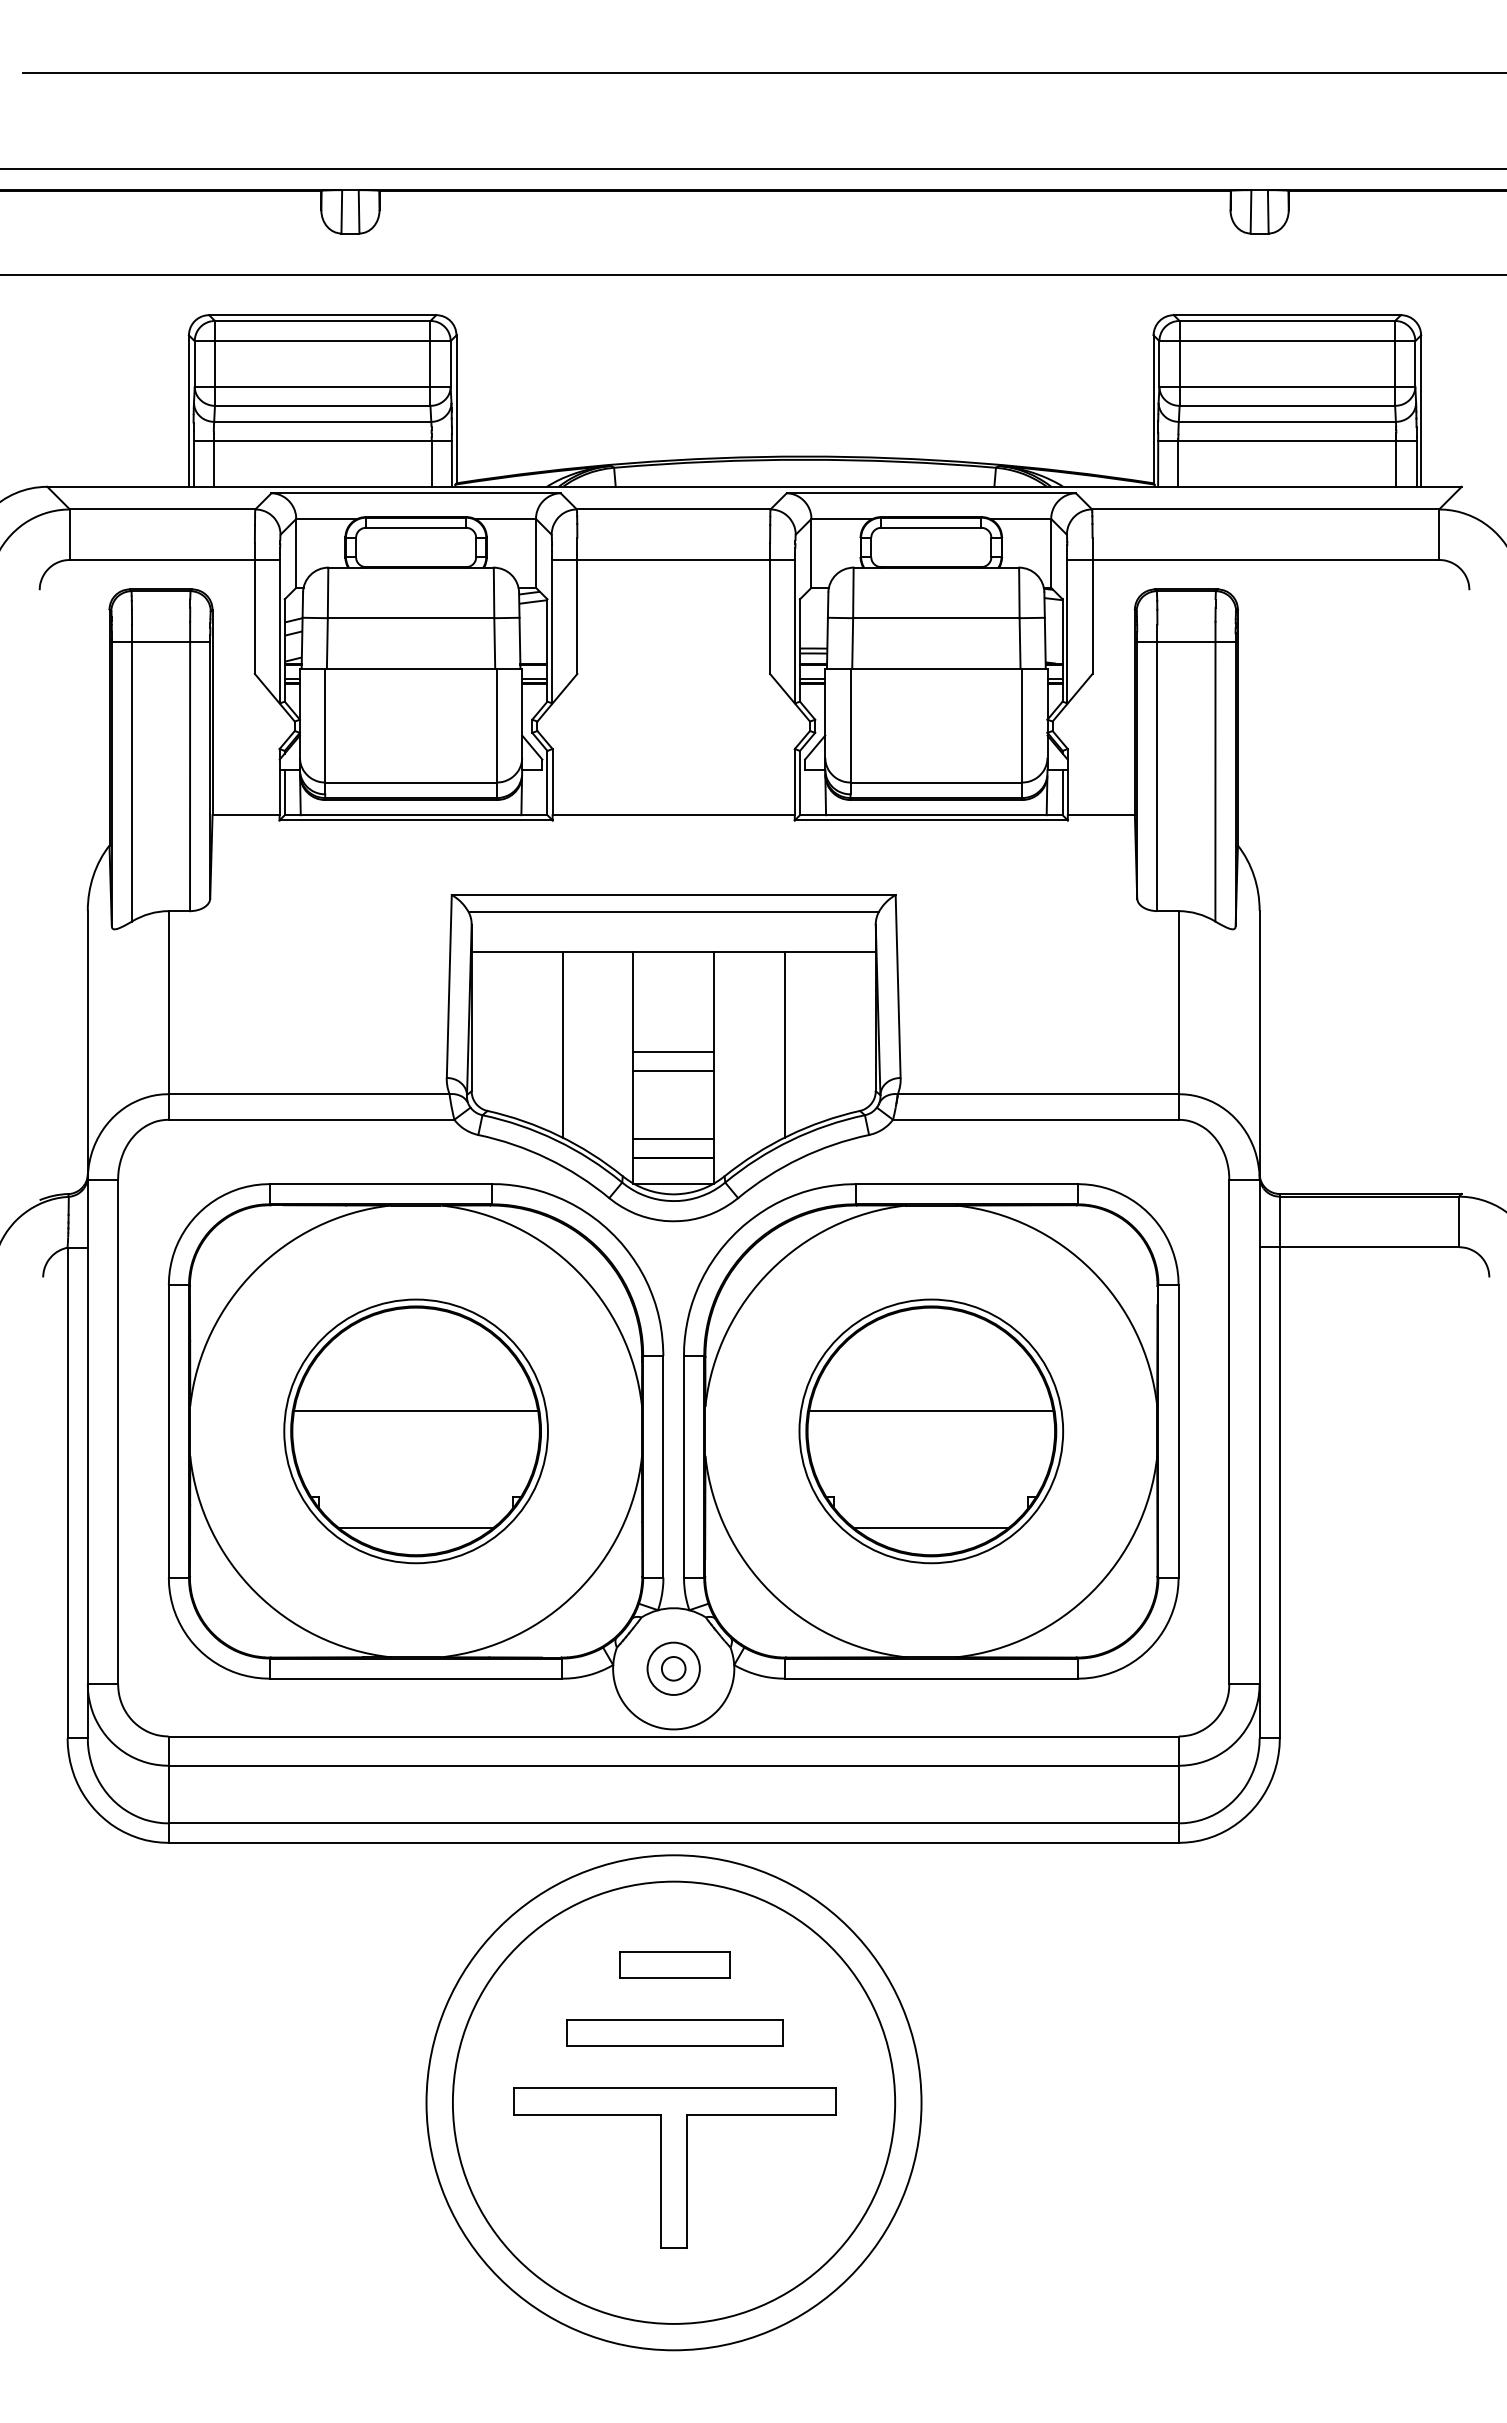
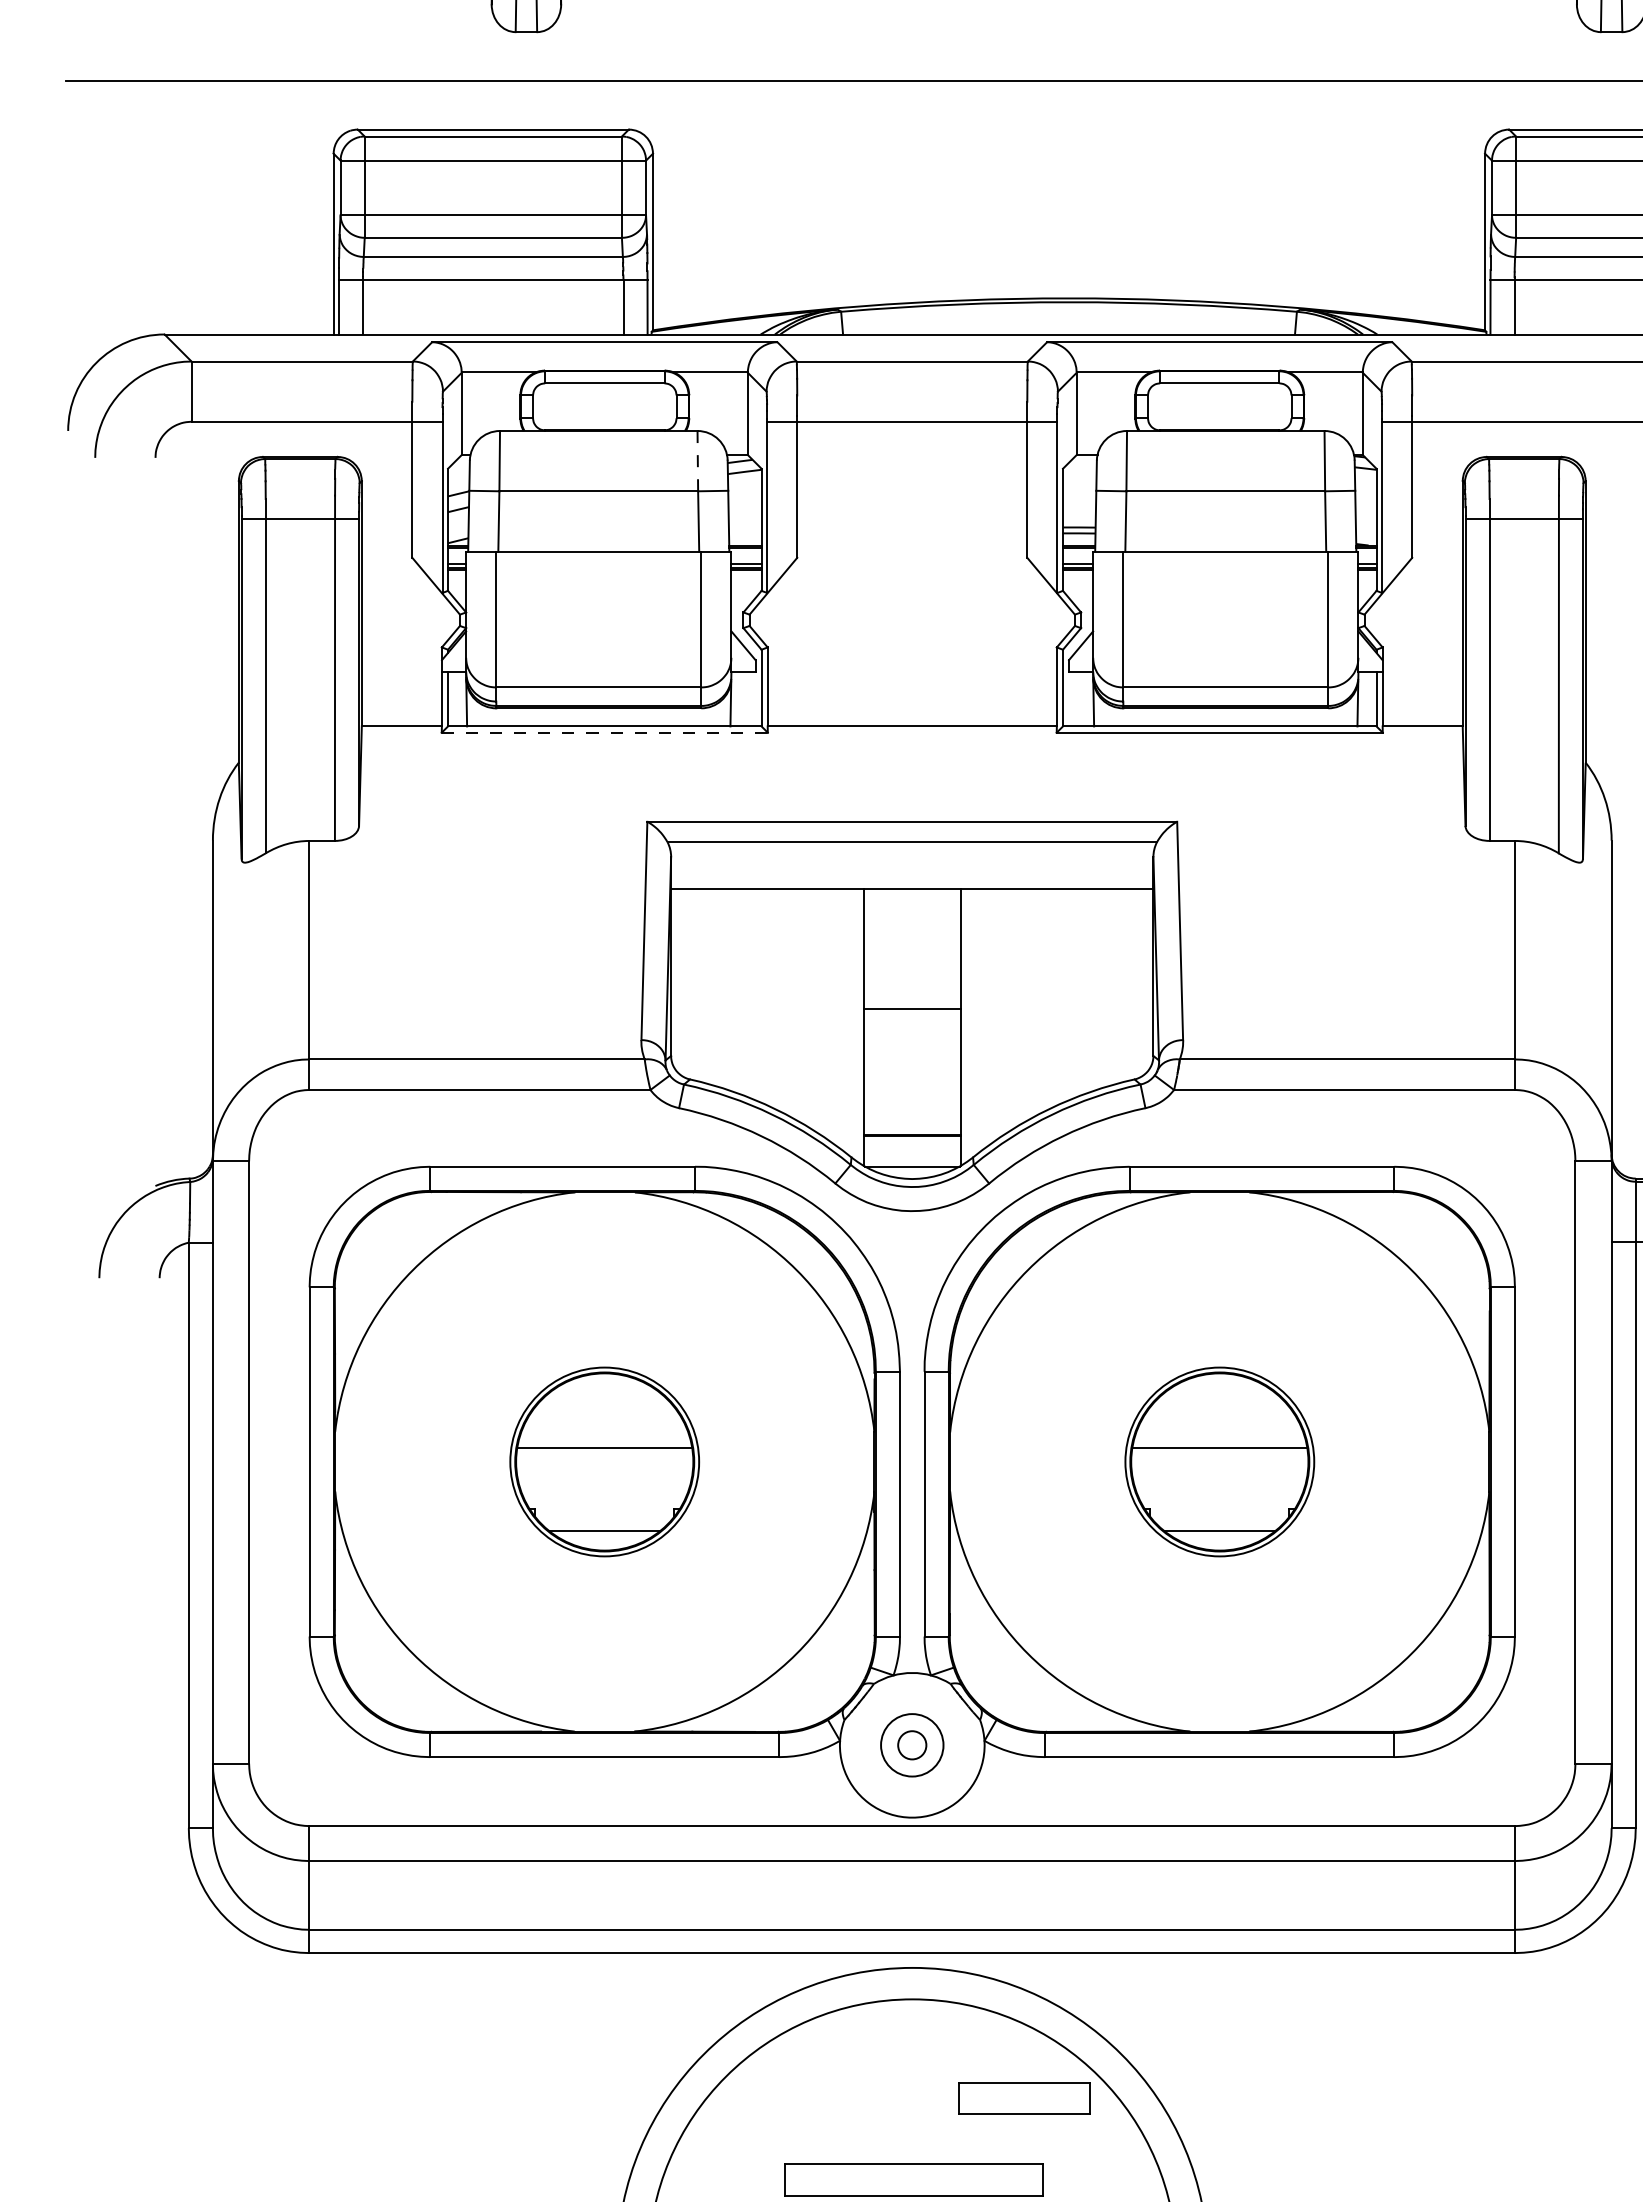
line: (494, 593) -> (698, 461), solid -> dashed
line: (416, 820) -> (605, 732), solid -> dashed
line: (562, 1044) -> (779, 1000), removed
line: (784, 1044) -> (1044, 1000), removed
line: (673, 1070) -> (912, 1031), removed
line: (673, 1139) -> (912, 1113), removed
part: (415, 1431) -> (604, 1462), size x0.6
part: (931, 1431) -> (1219, 1462), size x0.6
part: (674, 1964) -> (1024, 2098), moved

